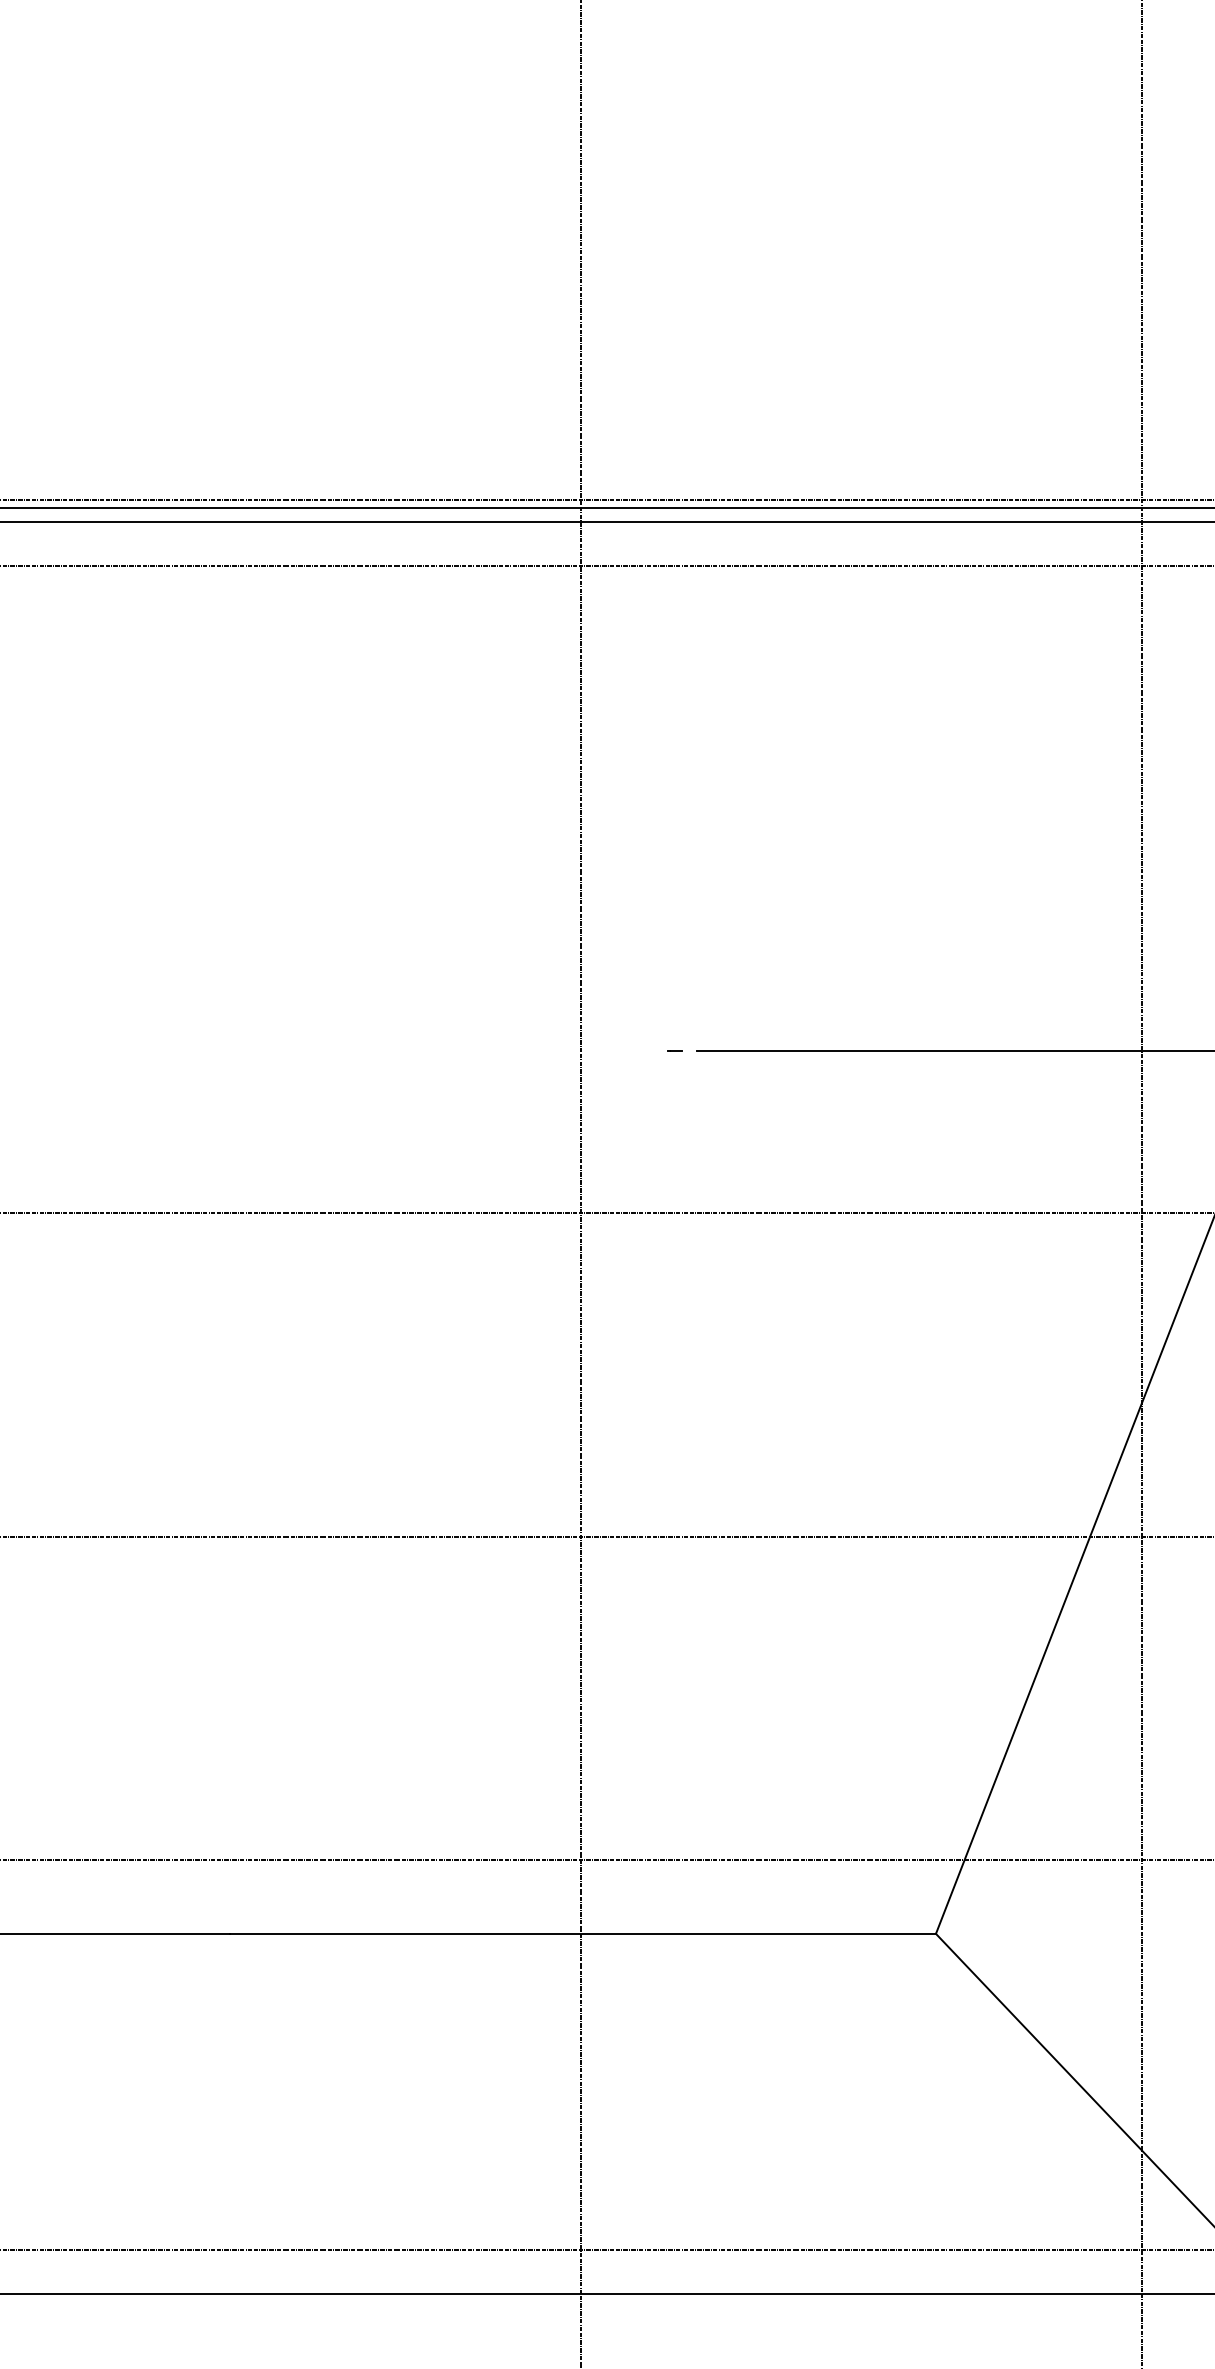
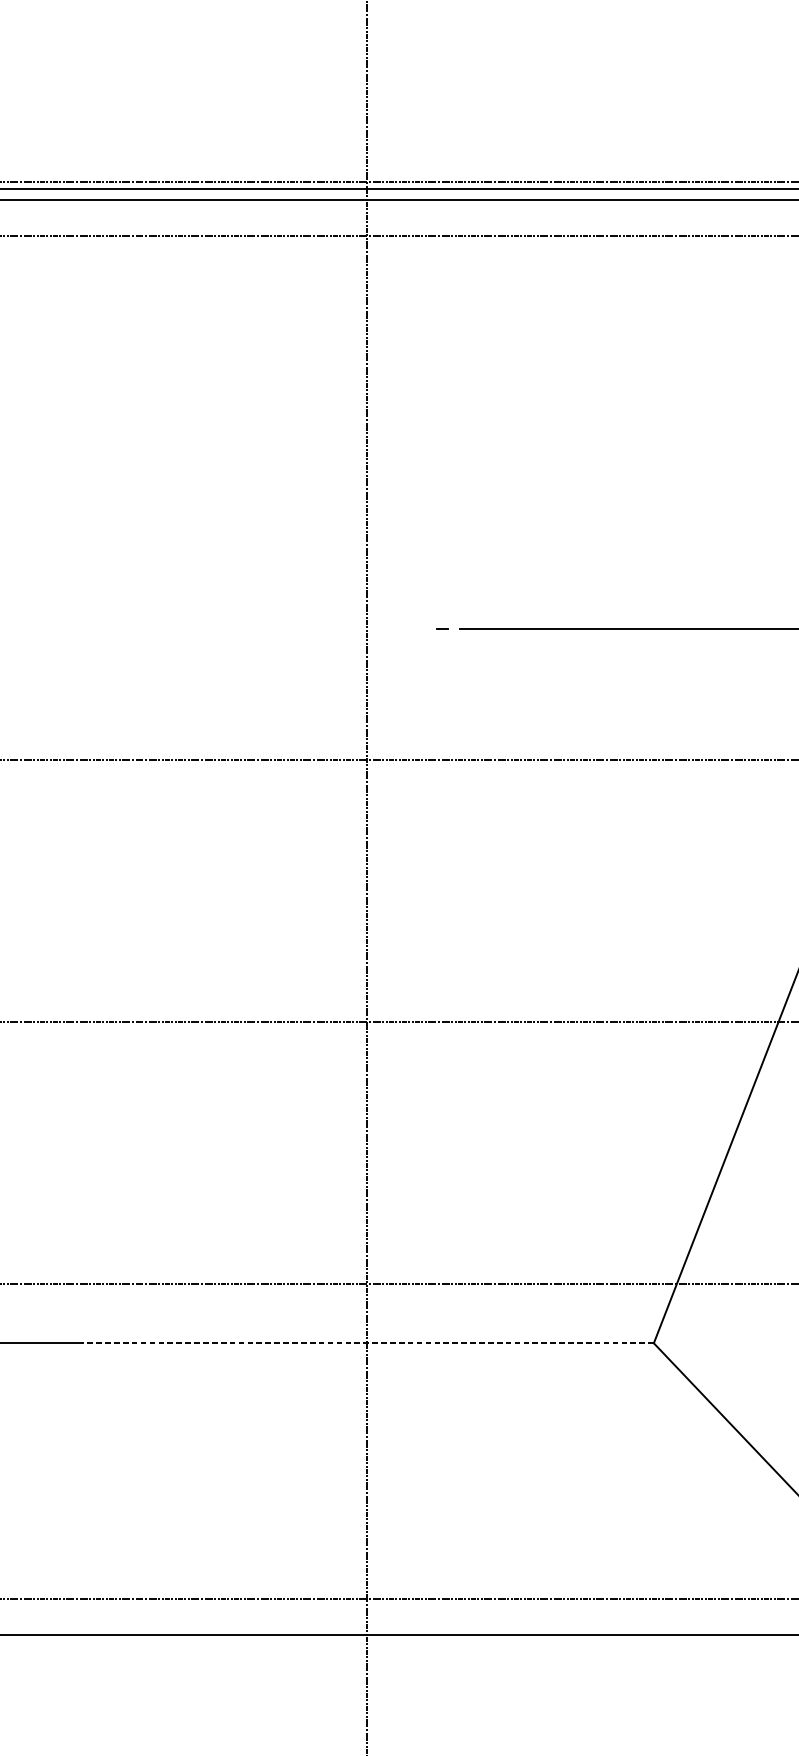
line: (582, 1933) -> (367, 1342), solid -> dashed

